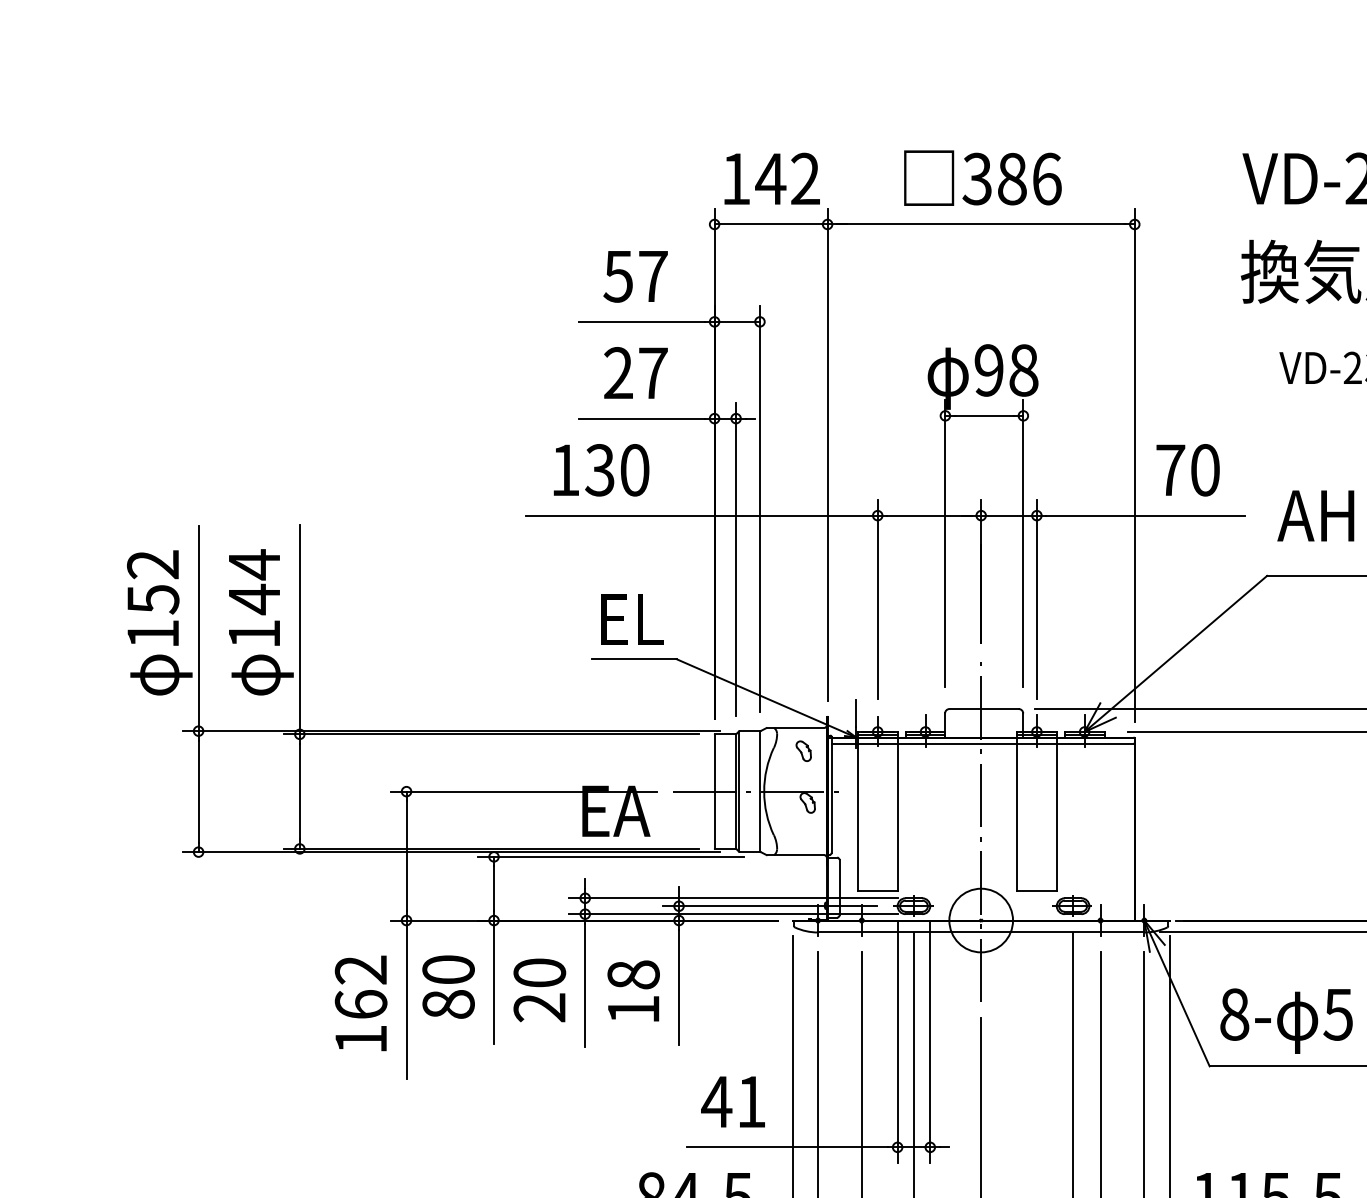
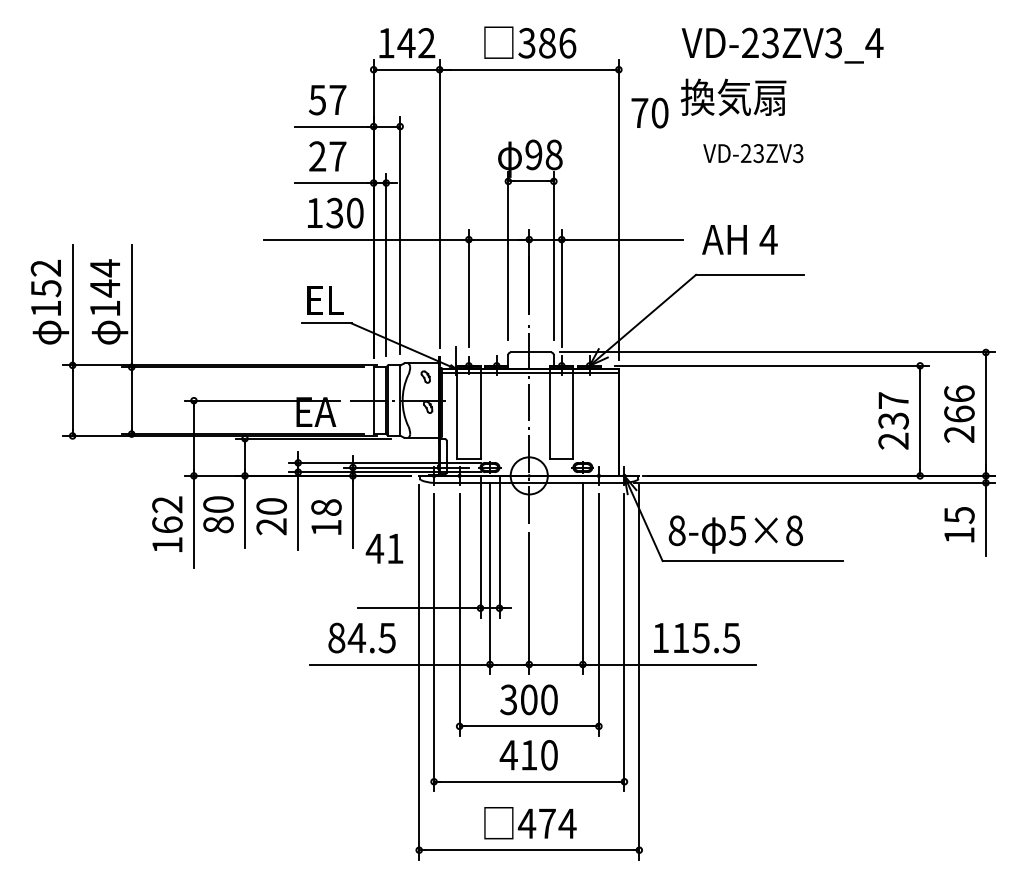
text: (601, 469) -> (335, 212), moved
text: (1187, 469) -> (649, 112), moved
text: (733, 1101) -> (384, 548), moved

